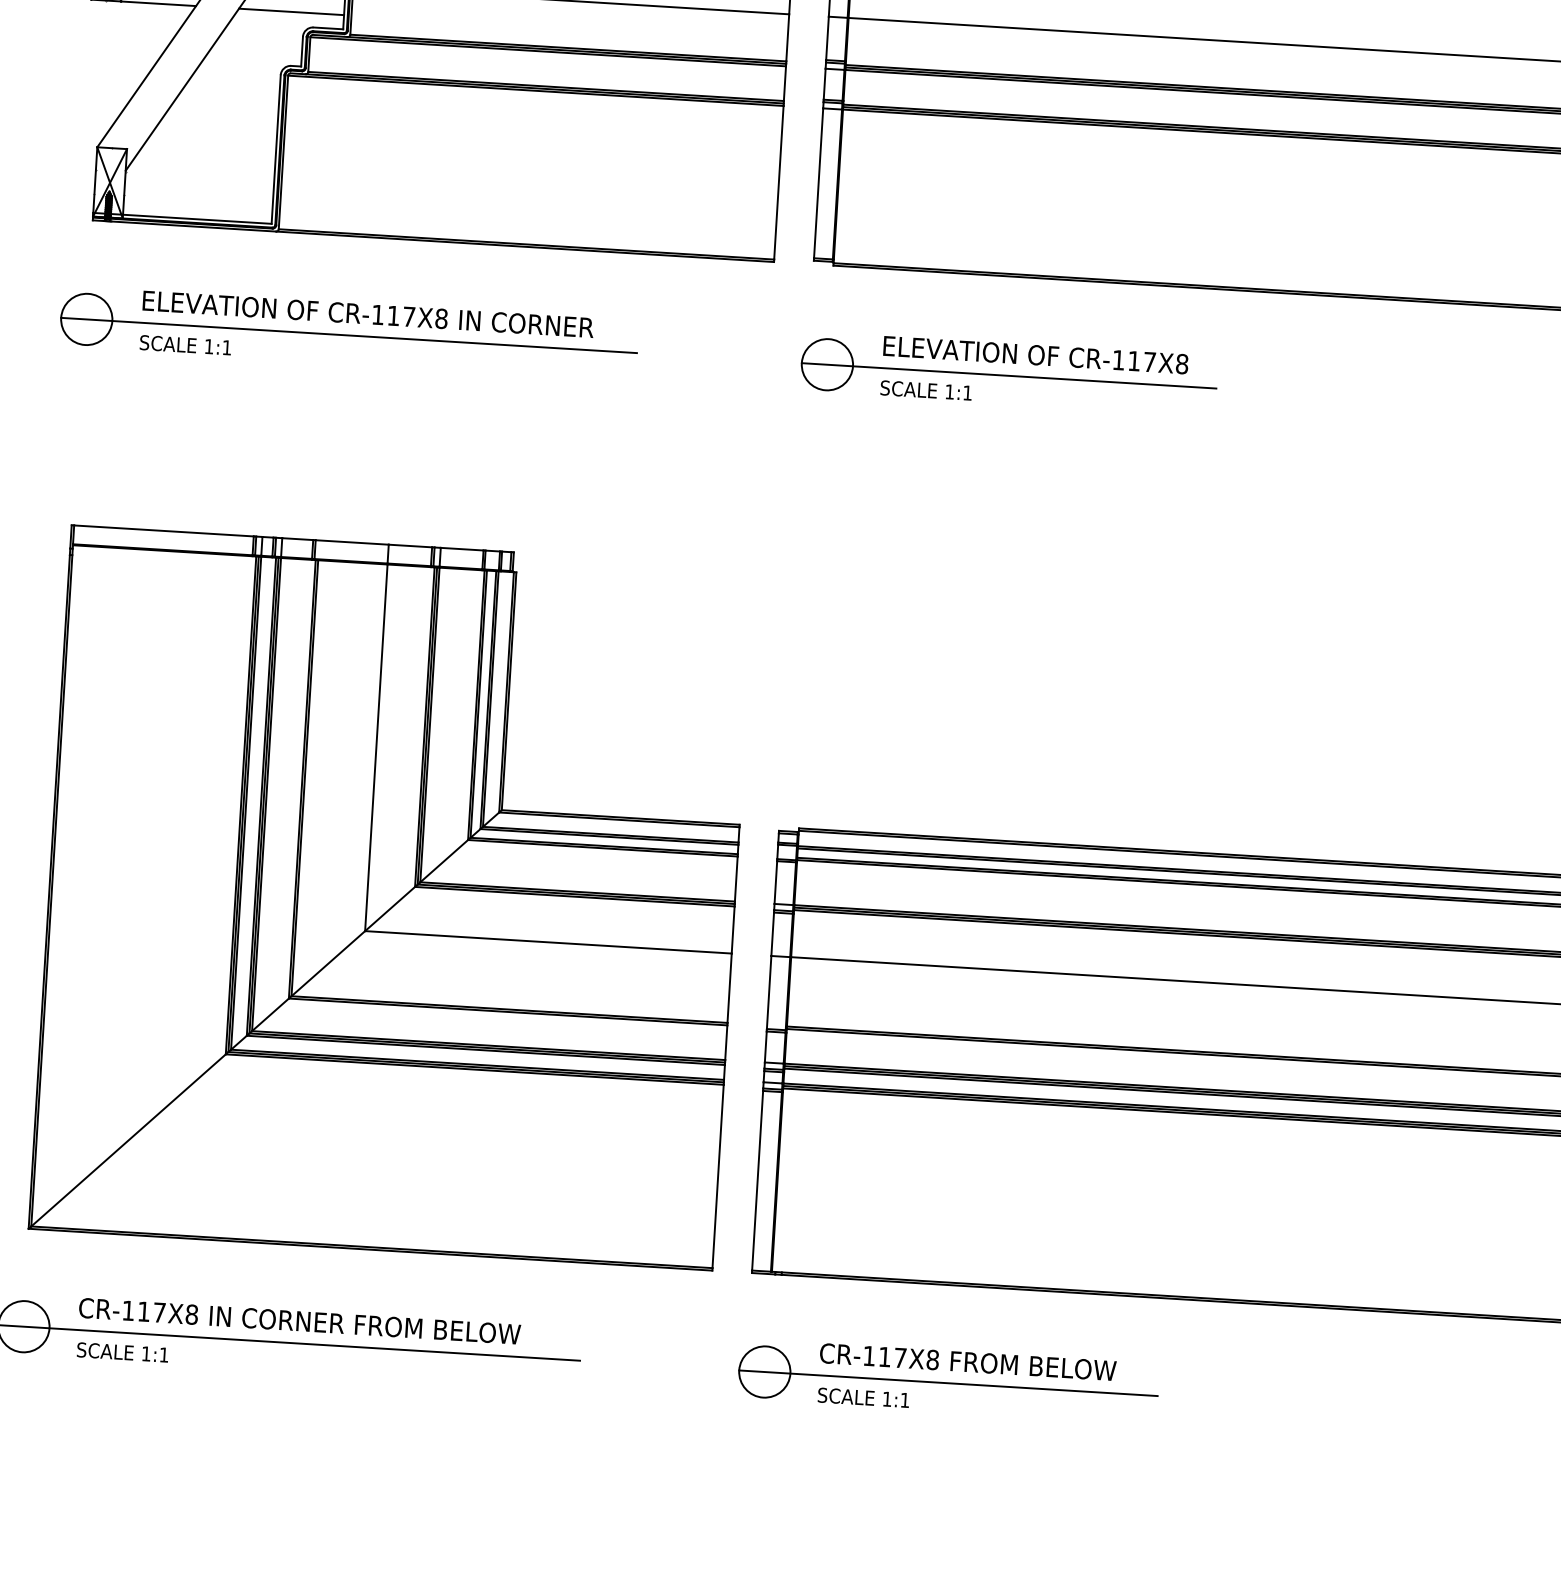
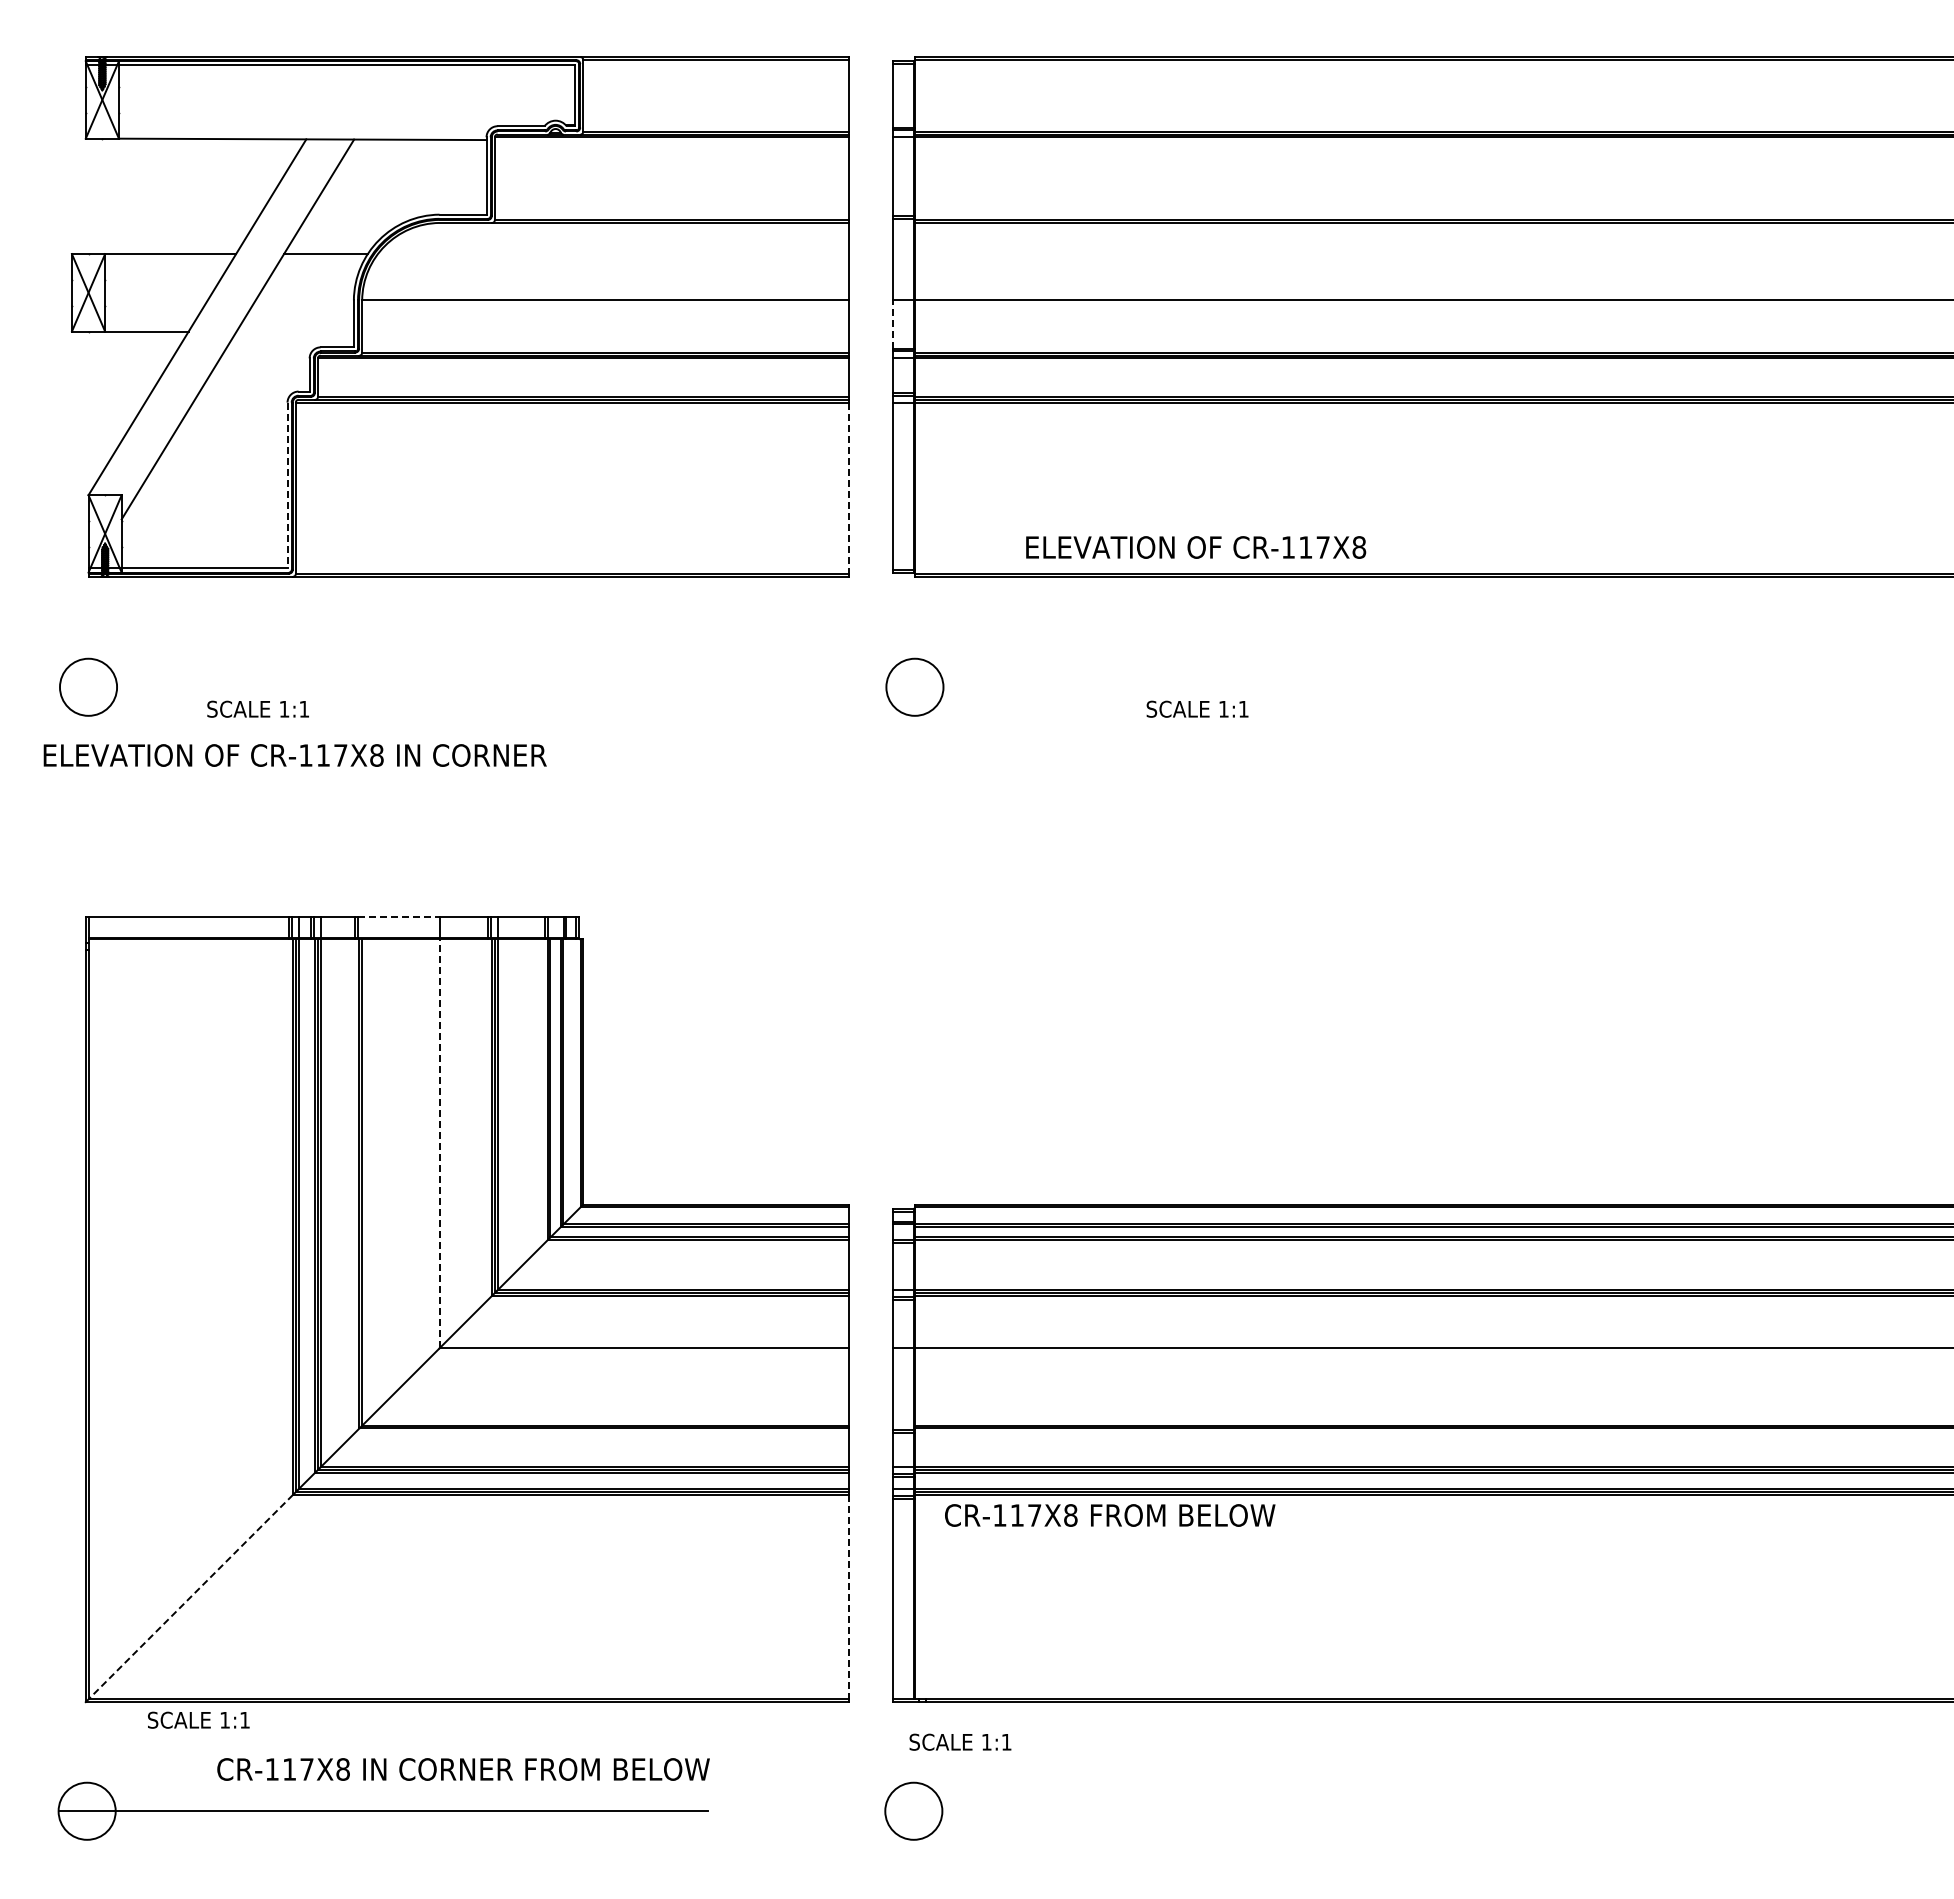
line: (290, 11) -> (294, 331), removed
line: (827, 38) -> (892, 324), solid -> dashed
line: (276, 149) -> (287, 485), solid -> dashed
line: (778, 182) -> (848, 488), solid -> dashed
text: (367, 314) -> (294, 755), moved
line: (349, 335) -> (381, 687), removed
text: (185, 344) -> (257, 708), moved
text: (1036, 355) -> (1196, 547), moved
line: (1008, 376) -> (1117, 687), removed
text: (926, 389) -> (1197, 708), moved
line: (351, 542) -> (398, 917), solid -> dashed
line: (376, 747) -> (439, 1143), solid -> dashed
line: (128, 1140) -> (190, 1597), solid -> dashed
line: (717, 1176) -> (848, 1597), solid -> dashed
text: (299, 1321) -> (463, 1769), moved
text: (122, 1351) -> (198, 1719), moved
text: (968, 1362) -> (1110, 1515), moved
line: (948, 1383) -> (1118, 1811), removed
text: (863, 1397) -> (960, 1741), moved

